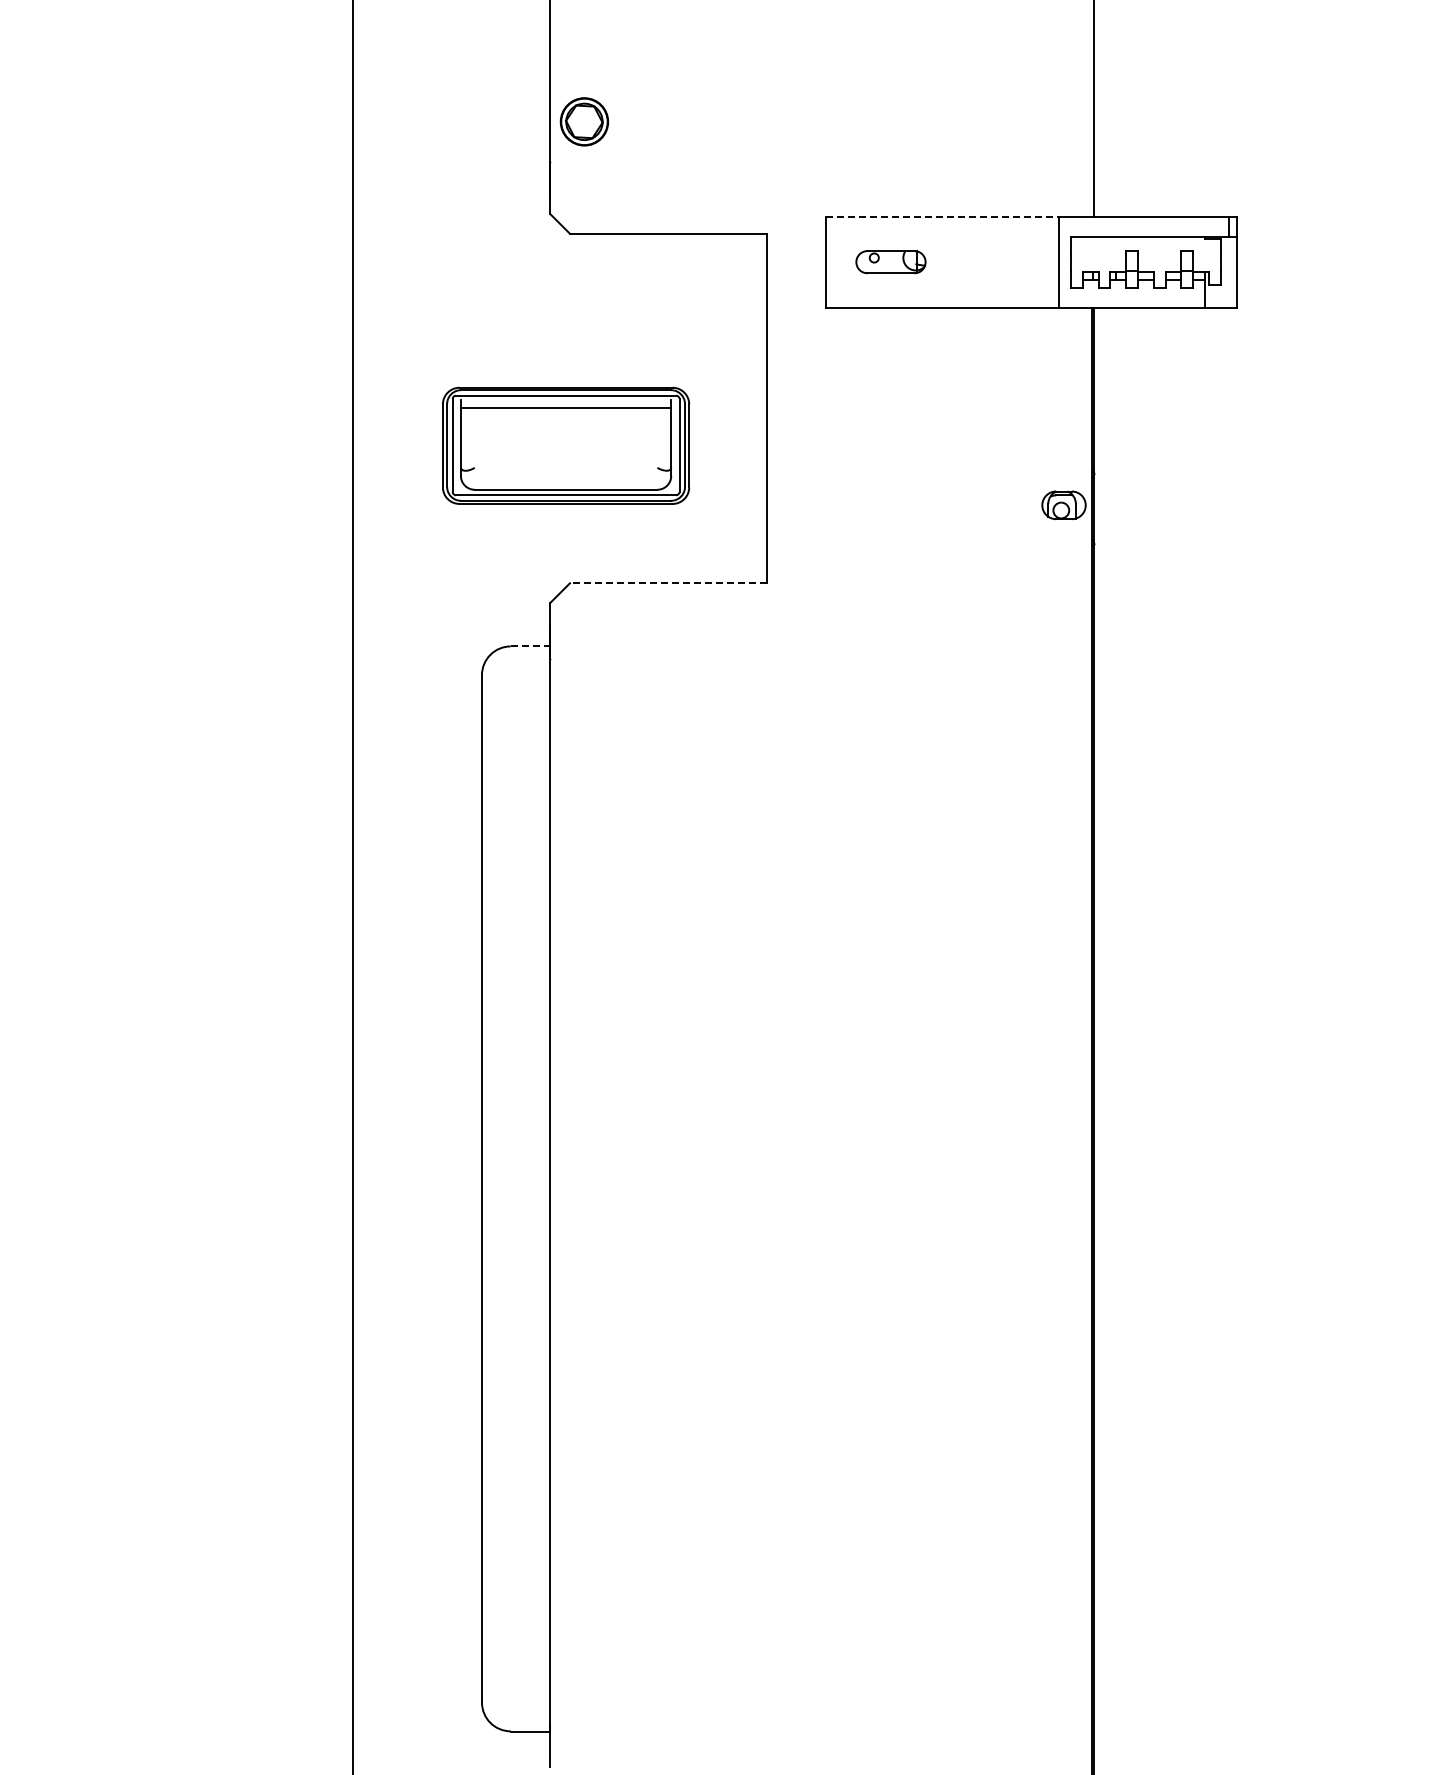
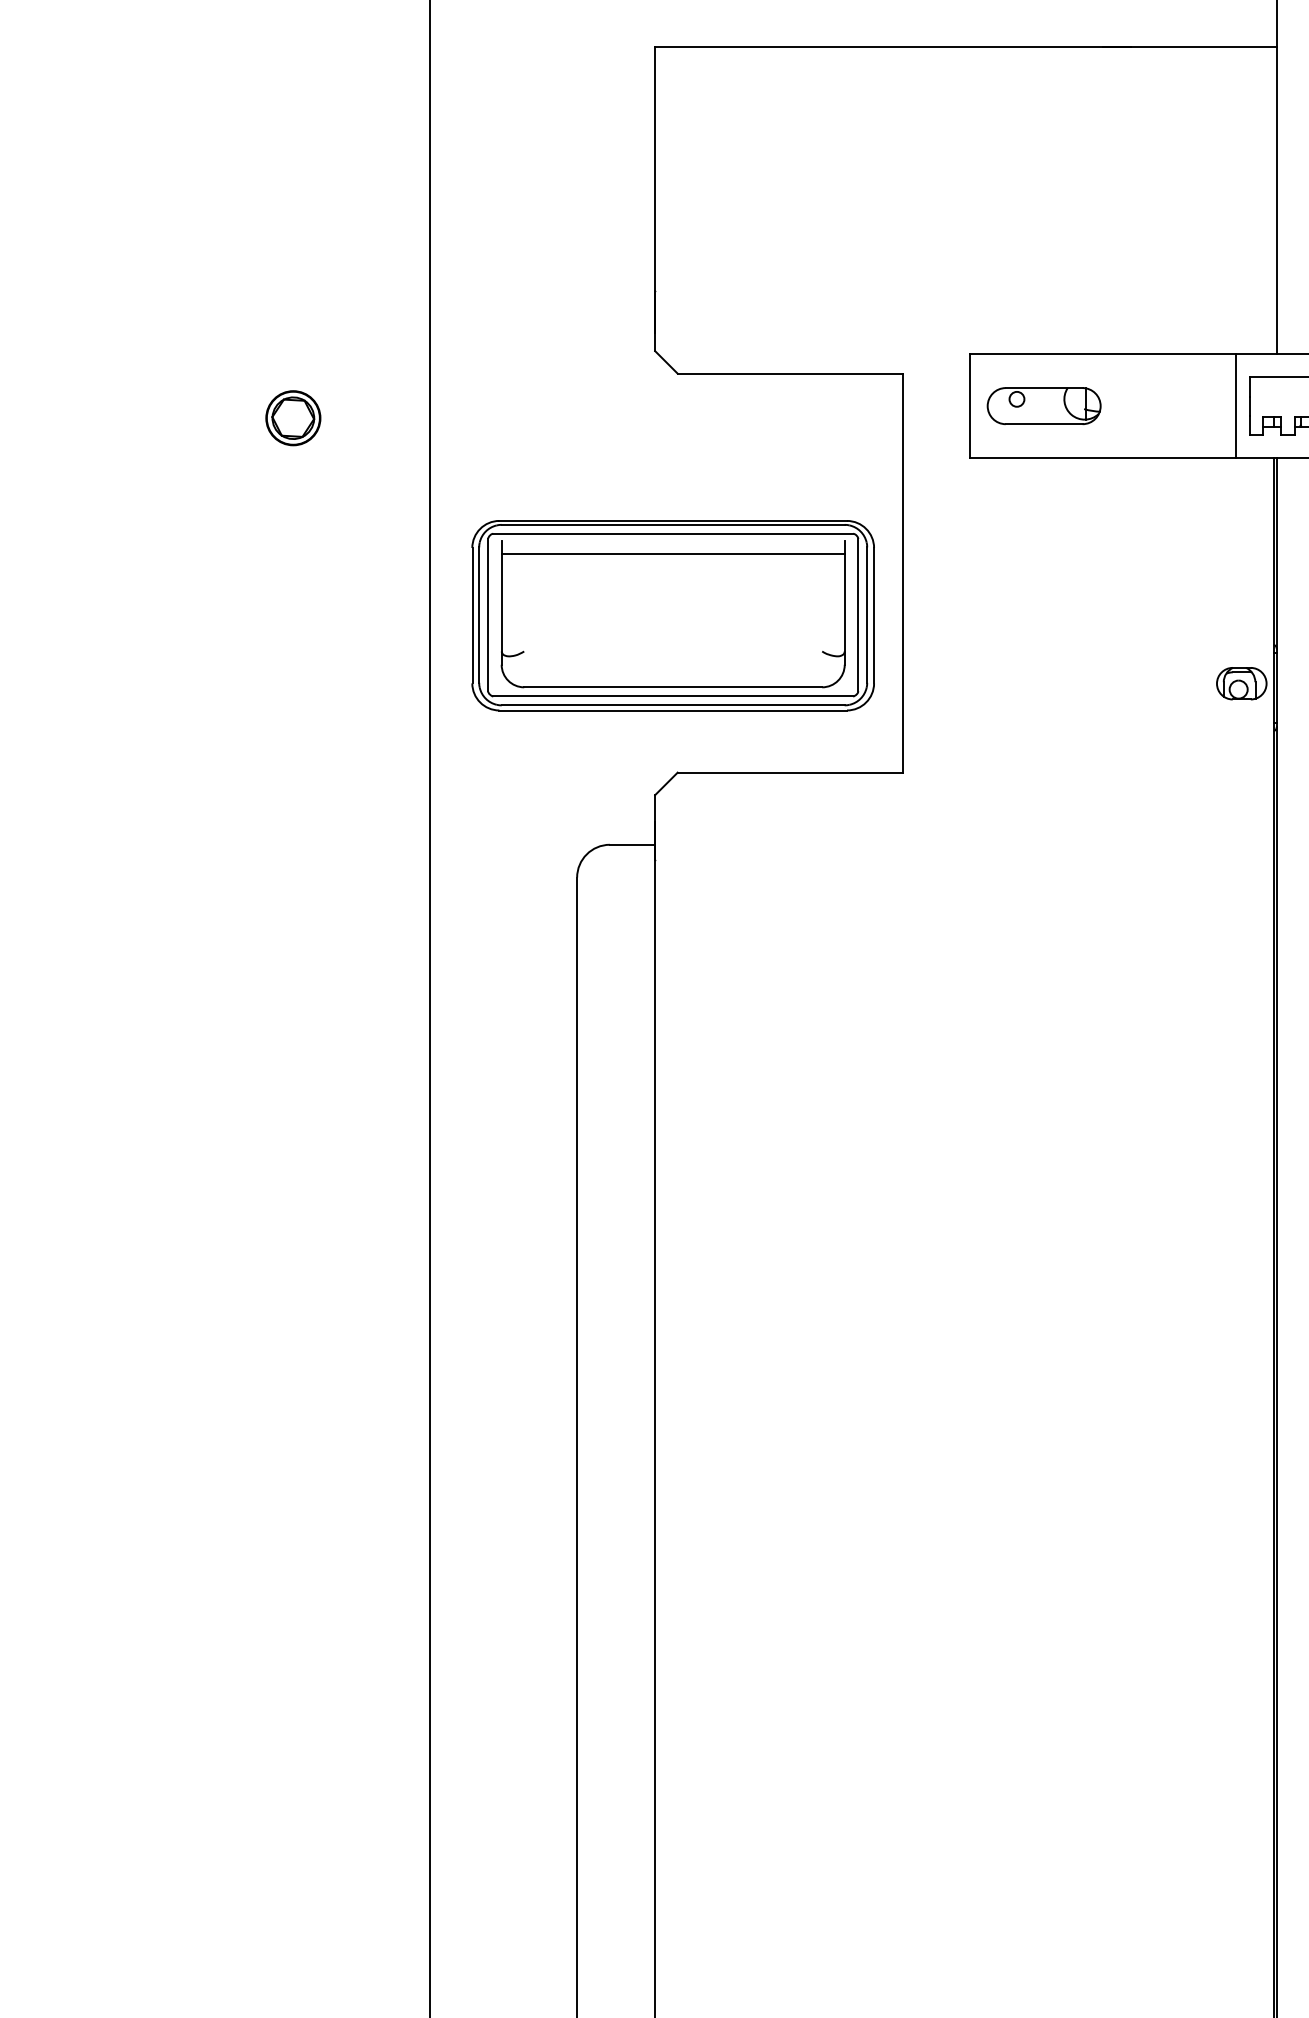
part: (584, 121) -> (293, 417), moved
line: (942, 216) -> (1103, 353), dashed -> solid
part: (890, 261) -> (1043, 405), size x1.43
part: (565, 445) -> (672, 615), size x1.43
line: (667, 583) -> (788, 772), dashed -> solid
line: (530, 646) -> (632, 844), dashed -> solid

